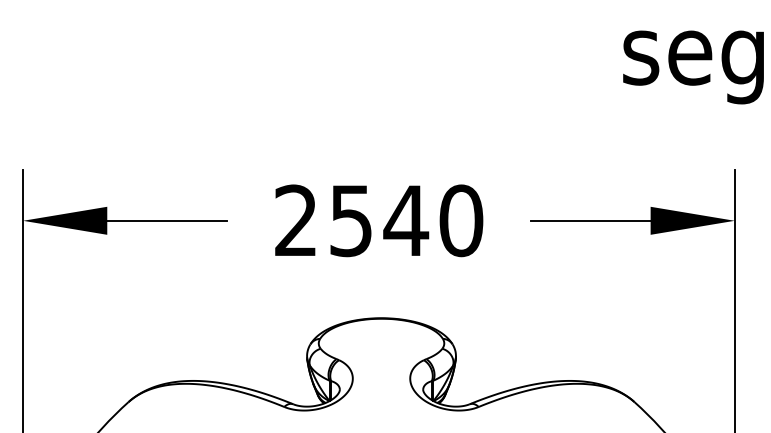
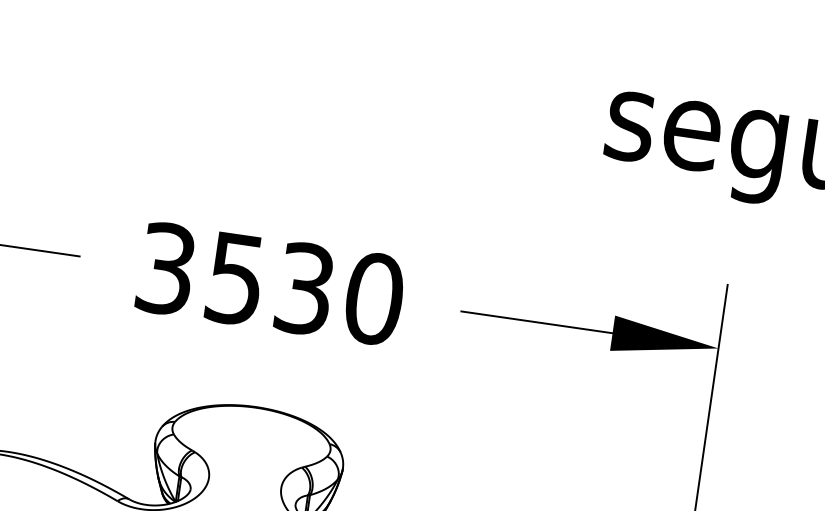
text: (352, 220) -> (237, 278), 2540 -> 3530

